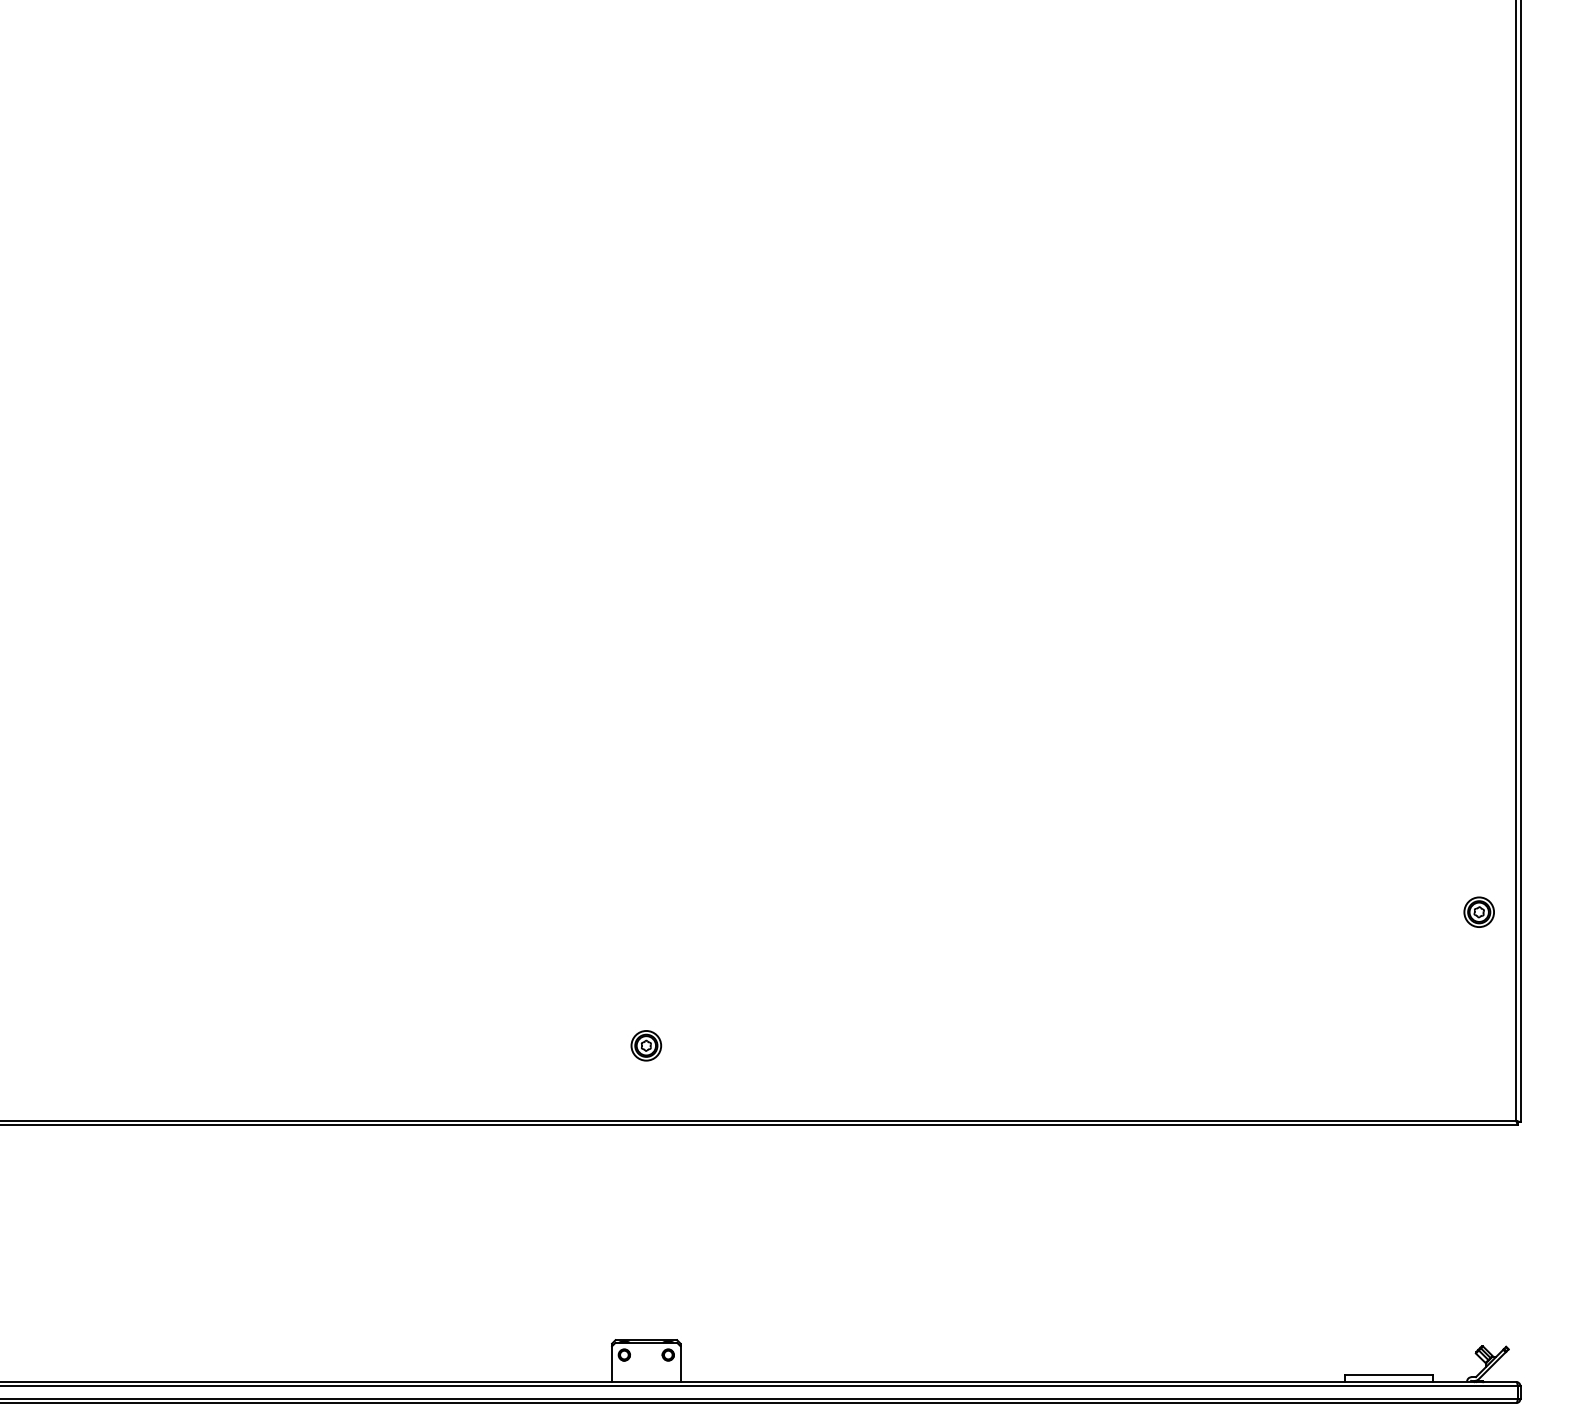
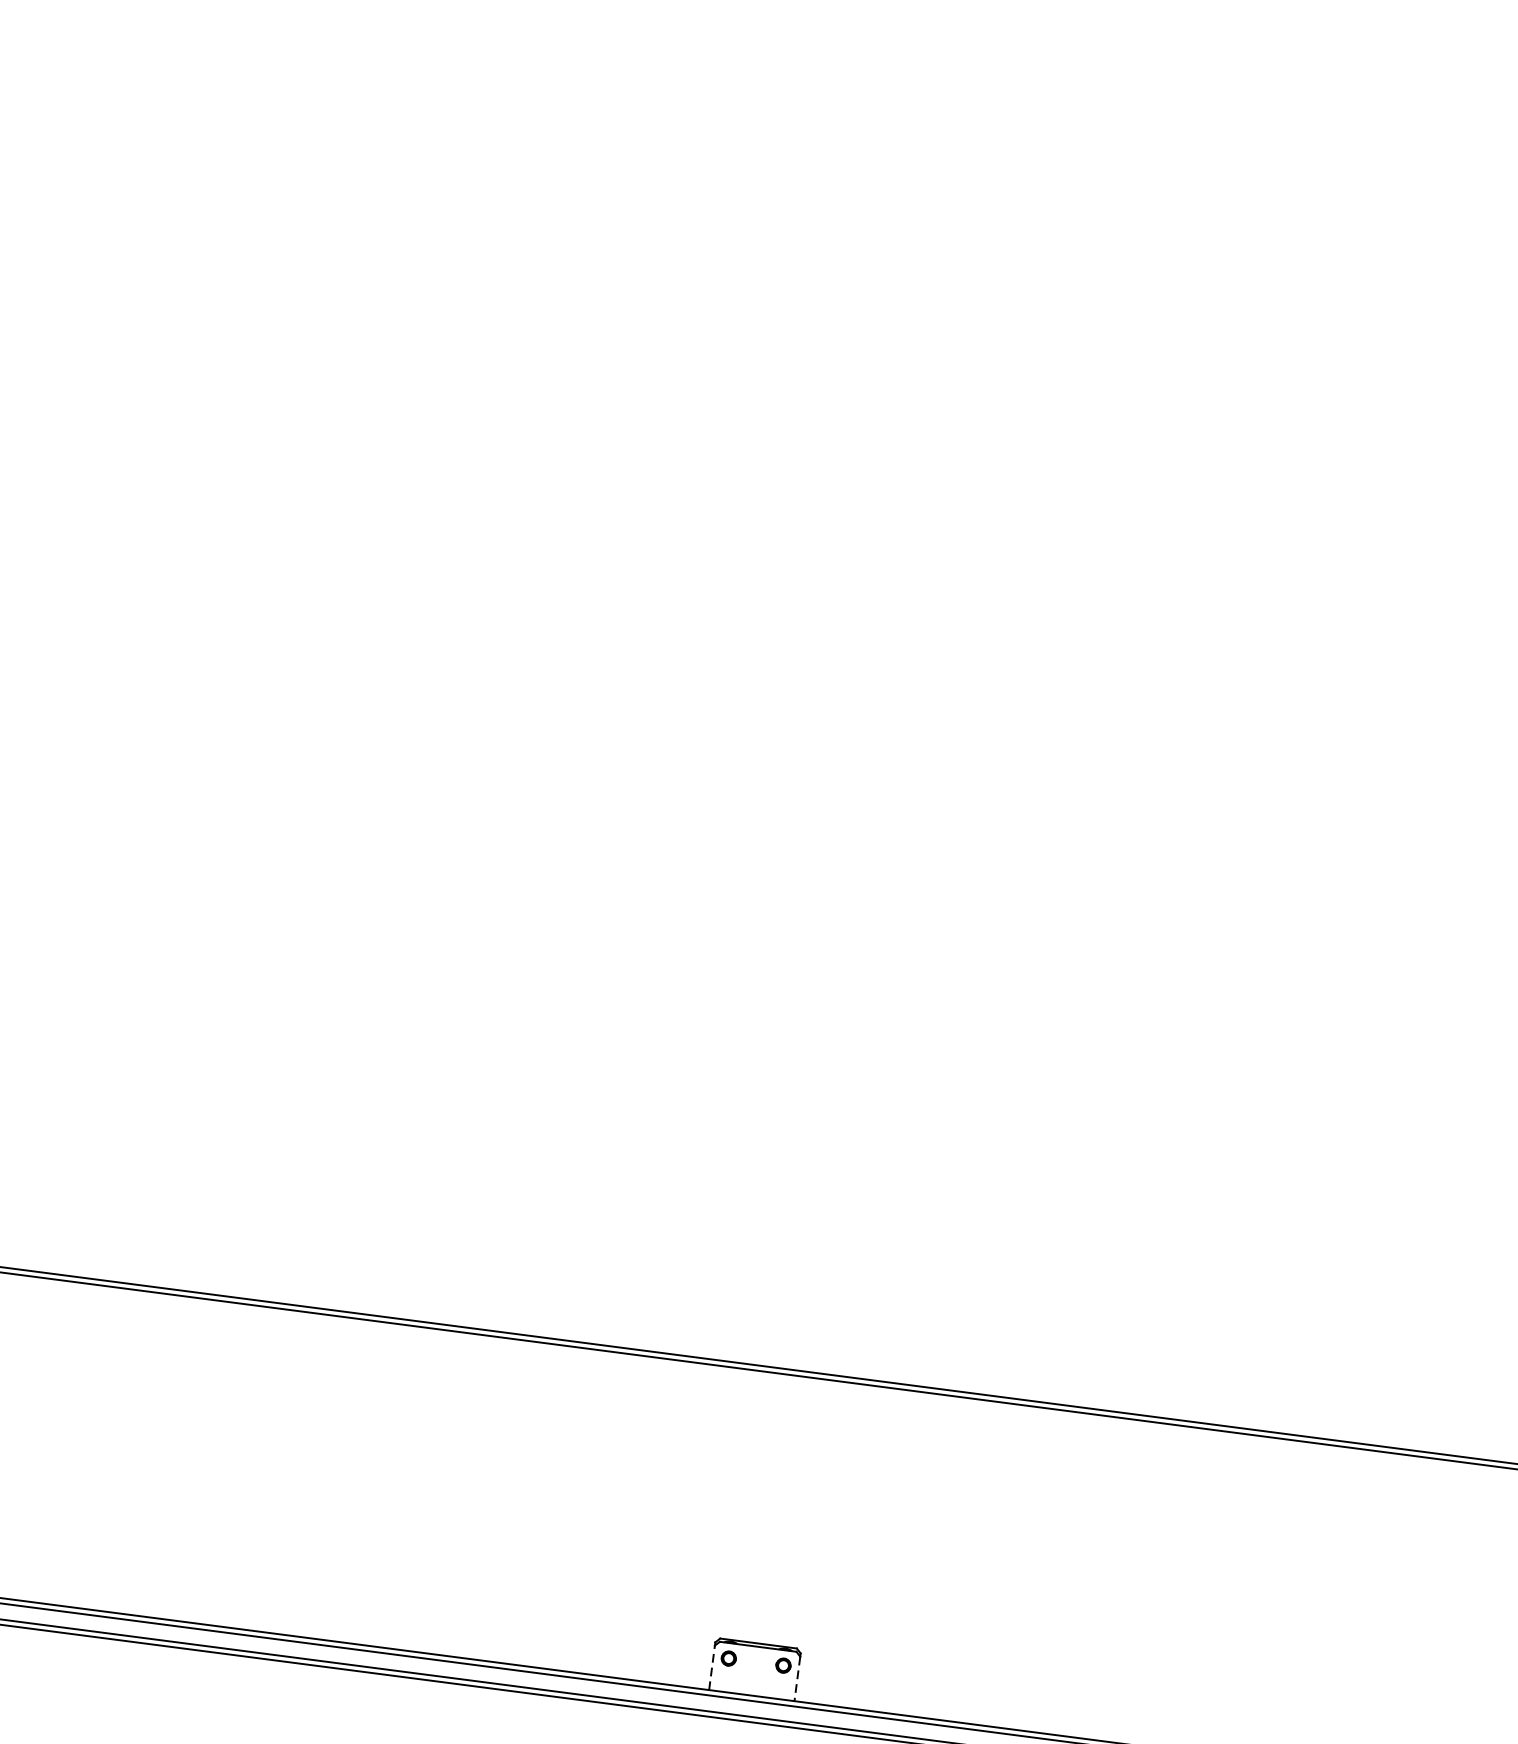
part: (646, 1045) -> (806, 1276), removed
line: (612, 1364) -> (712, 1668), solid -> dashed
line: (680, 1364) -> (797, 1679), solid -> dashed

